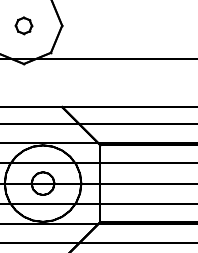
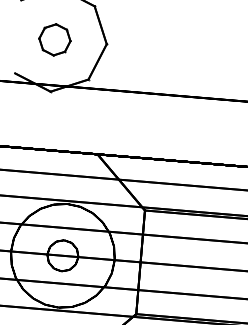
part: (23, 25) -> (54, 39), size x1.43

